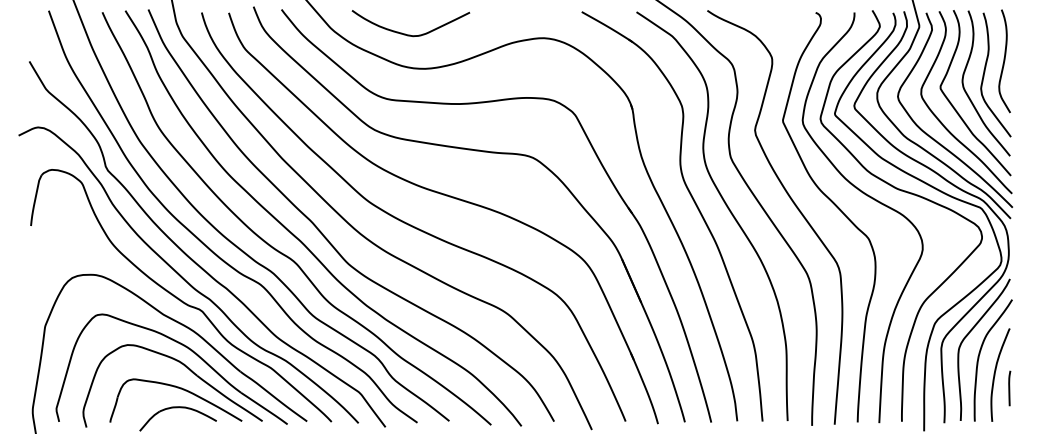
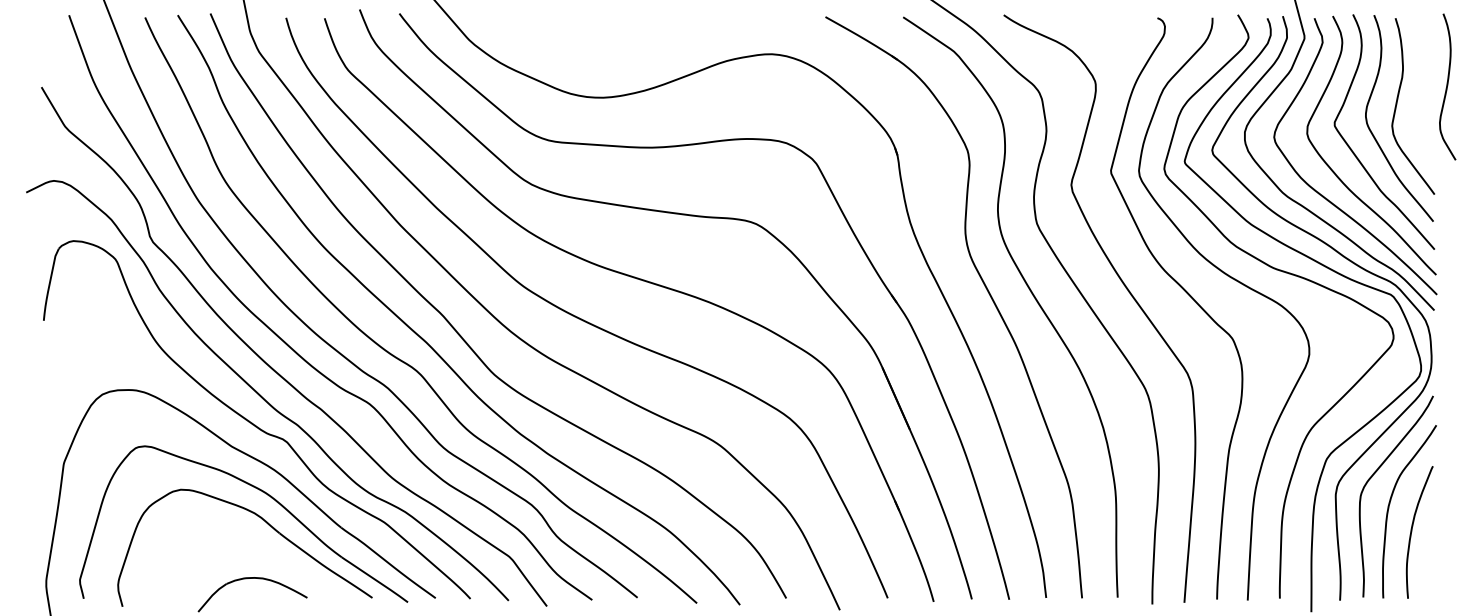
curve: (410, 34) -> (582, 49), removed
curve: (1004, 60) -> (1447, 86), moved
part: (178, 388) -> (253, 551), removed
line: (1009, 388) -> (1432, 551), removed

